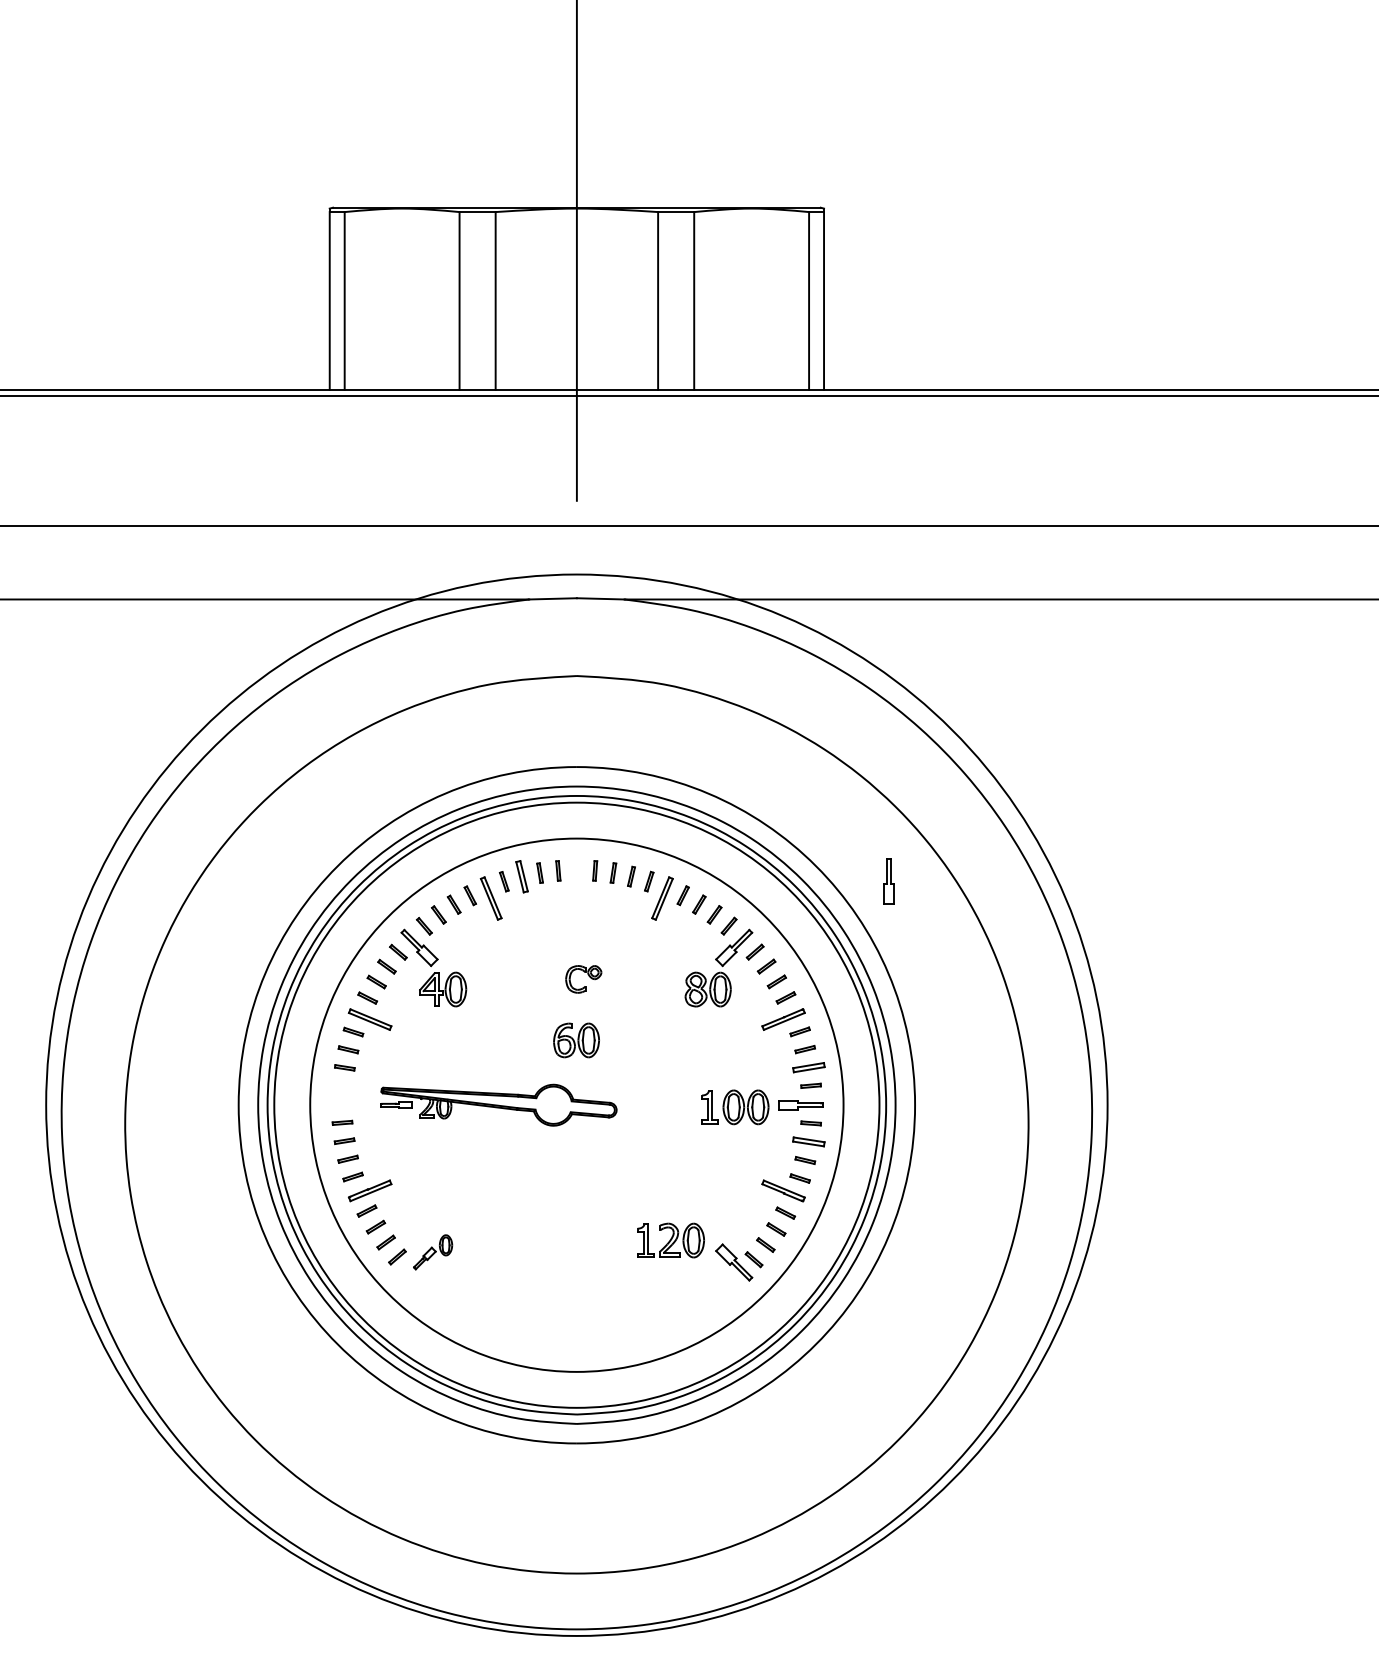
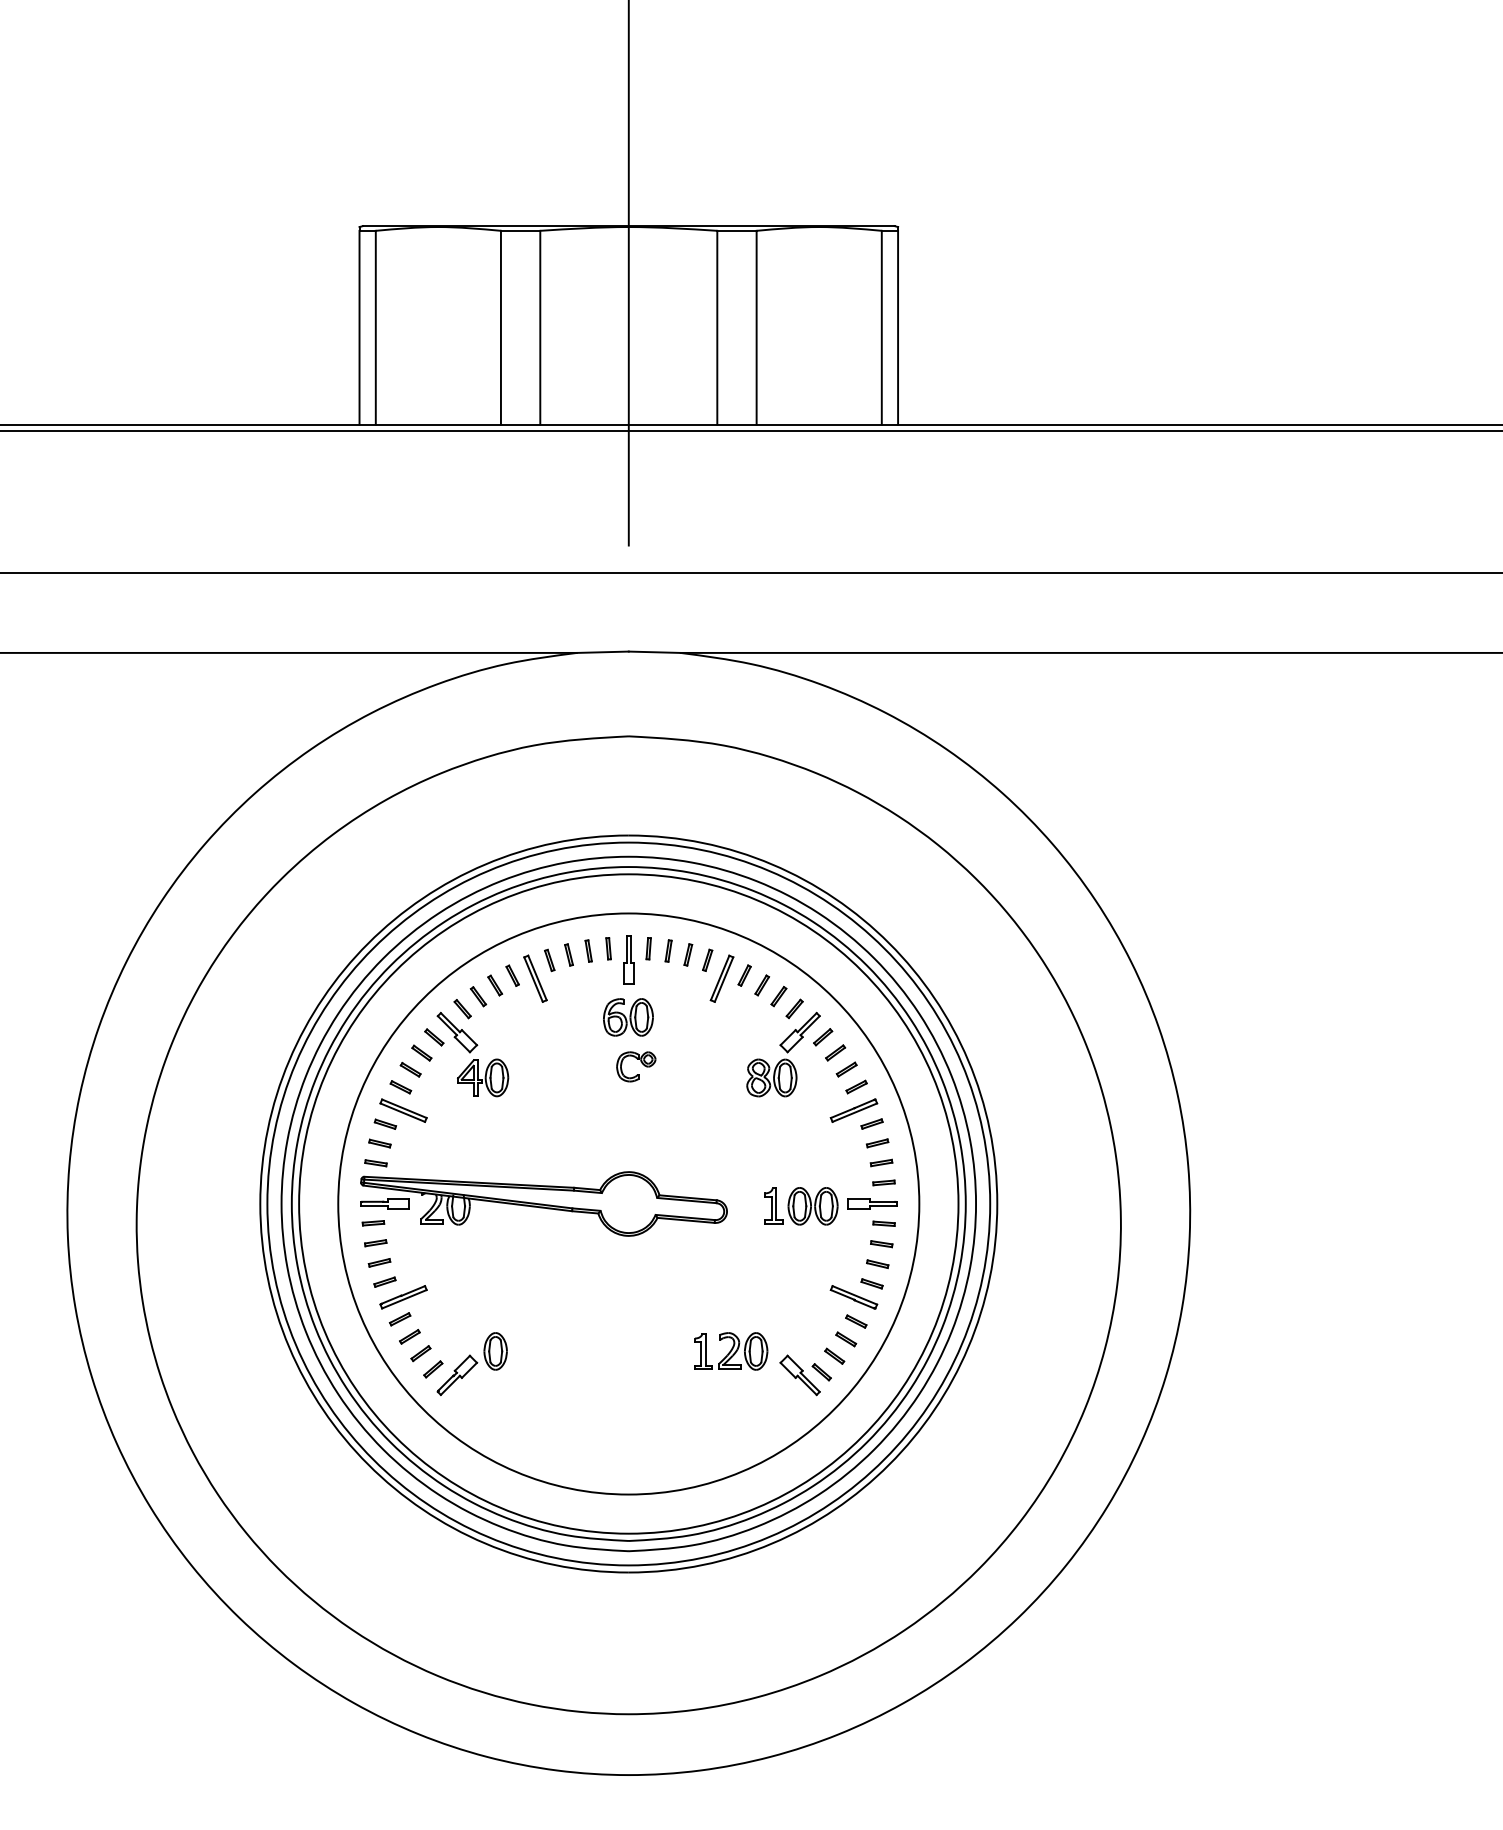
part: (521, 876) -> (568, 954), size x0.62
part: (888, 880) -> (628, 959), moved
part: (576, 1040) -> (628, 1017), moved
part: (808, 1067) -> (881, 1162), size x0.62
part: (498, 1104) -> (543, 1203), size x1.43
circle: (576, 1104) -> (628, 1203), size x0.62
part: (808, 1142) -> (881, 1244), size x0.62
part: (432, 1252) -> (471, 1364), size x1.67

